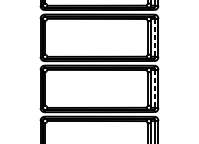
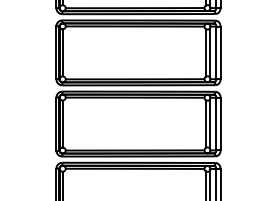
line: (155, 38) -> (216, 53), dashed -> solid
line: (155, 89) -> (216, 124), dashed -> solid

